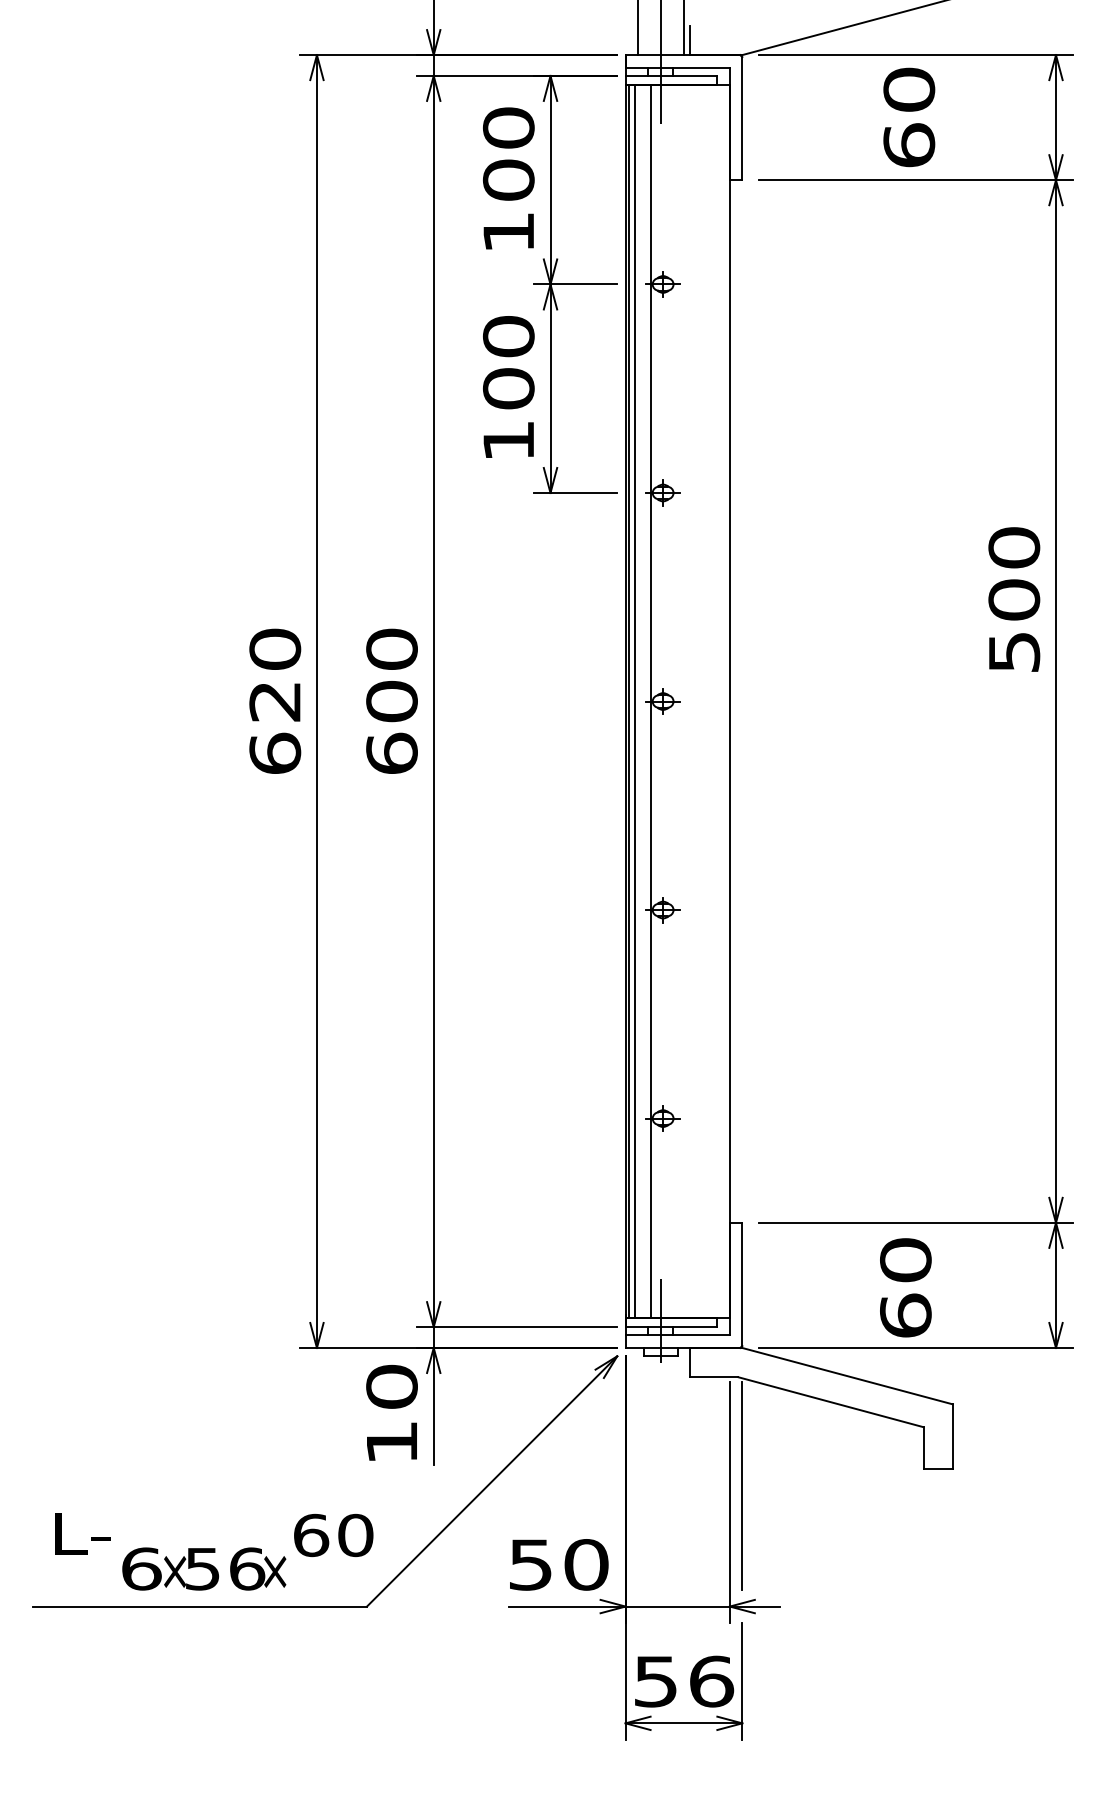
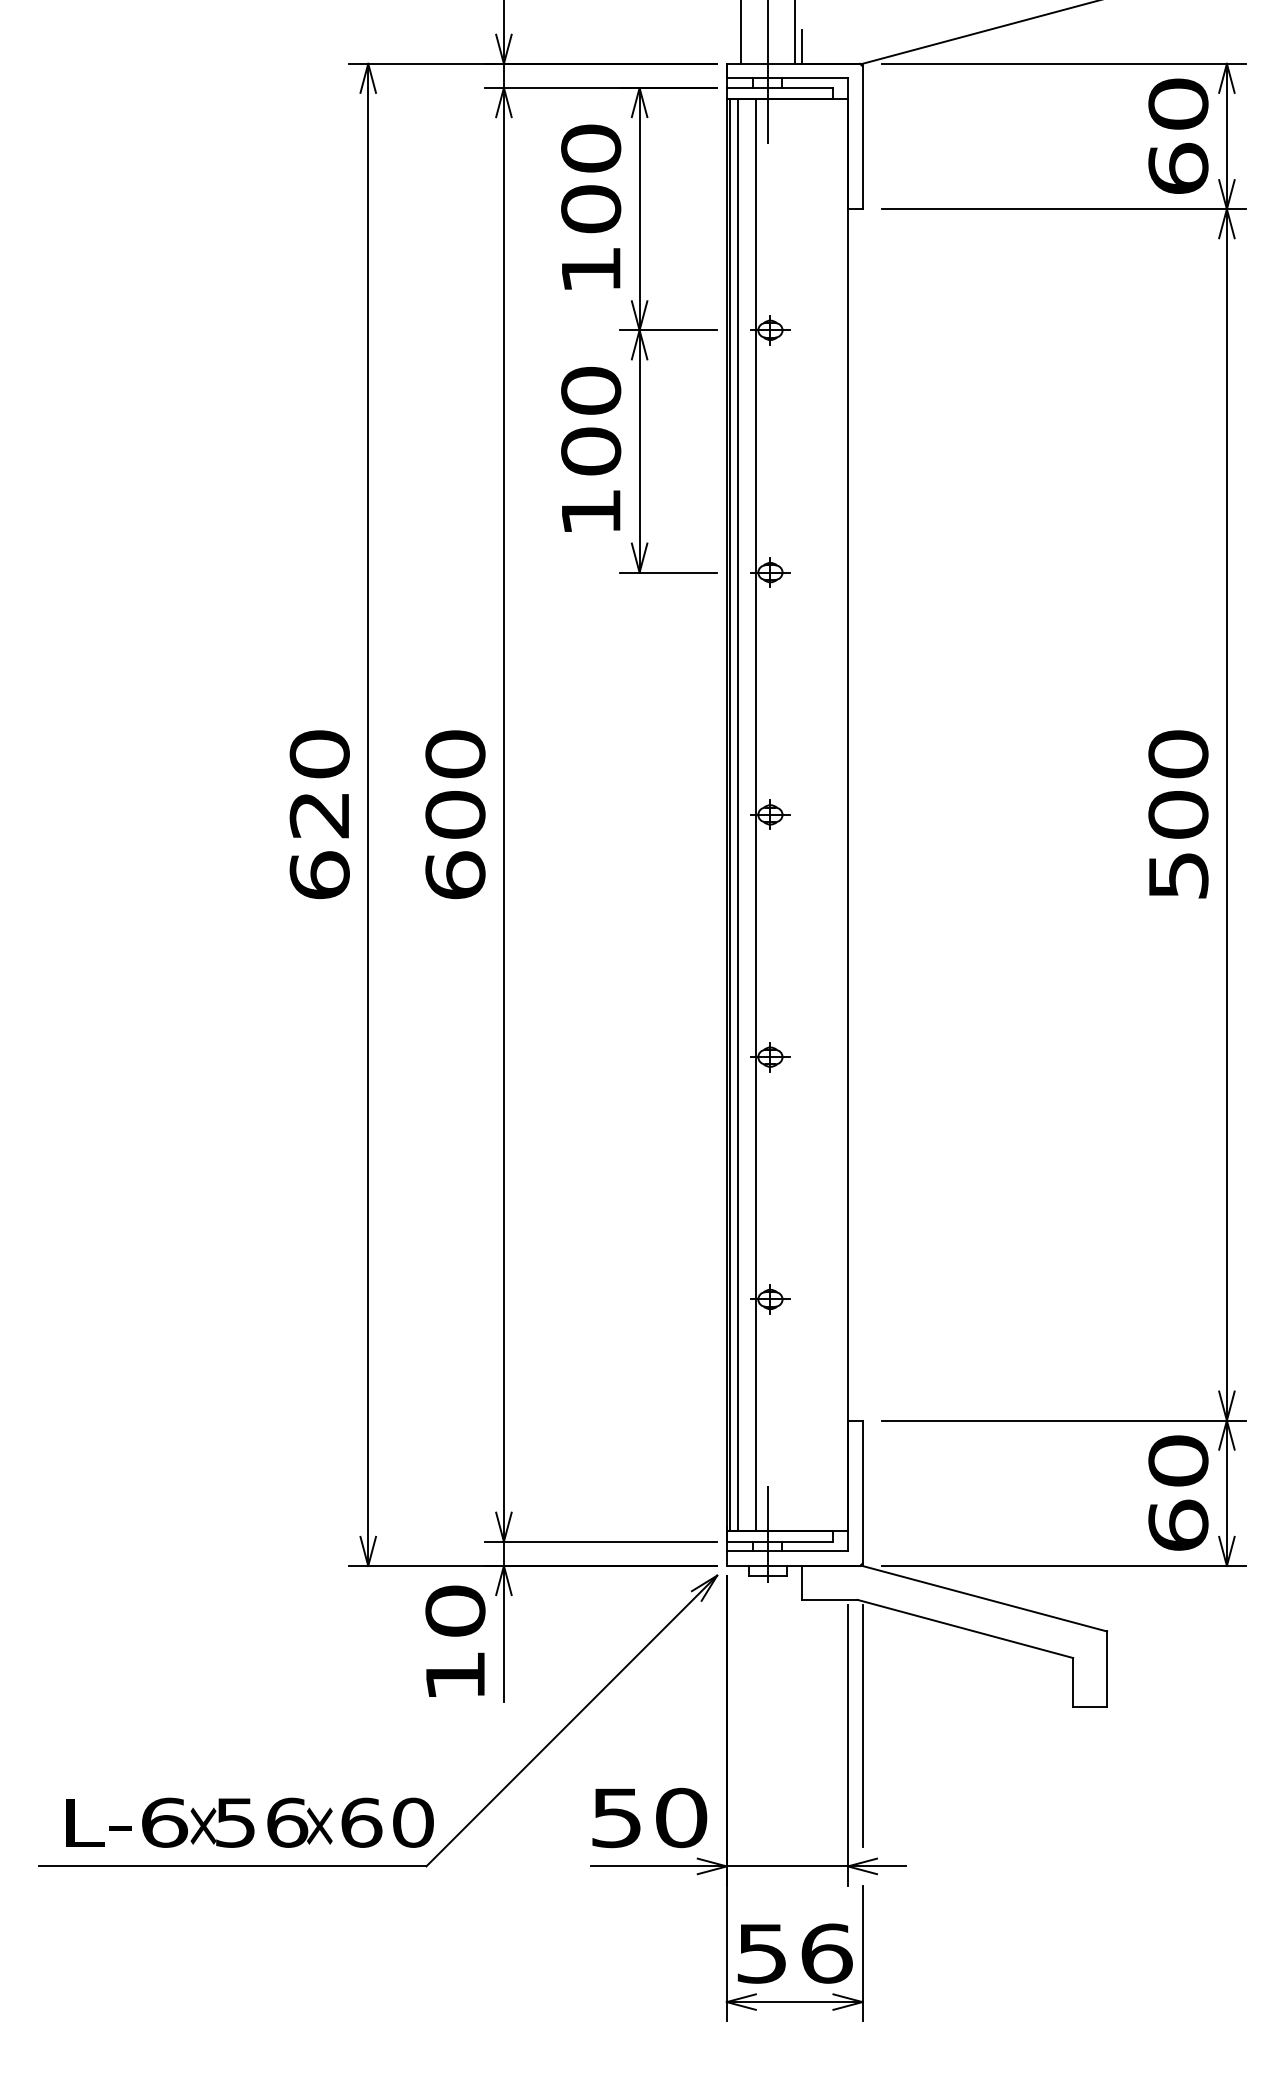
text: (909, 116) -> (1178, 135), moved
text: (1014, 599) -> (1178, 814), moved
text: (905, 1287) -> (1178, 1492), moved
text: (82, 1533) -> (98, 1822), moved
text: (333, 1535) -> (387, 1822), moved

